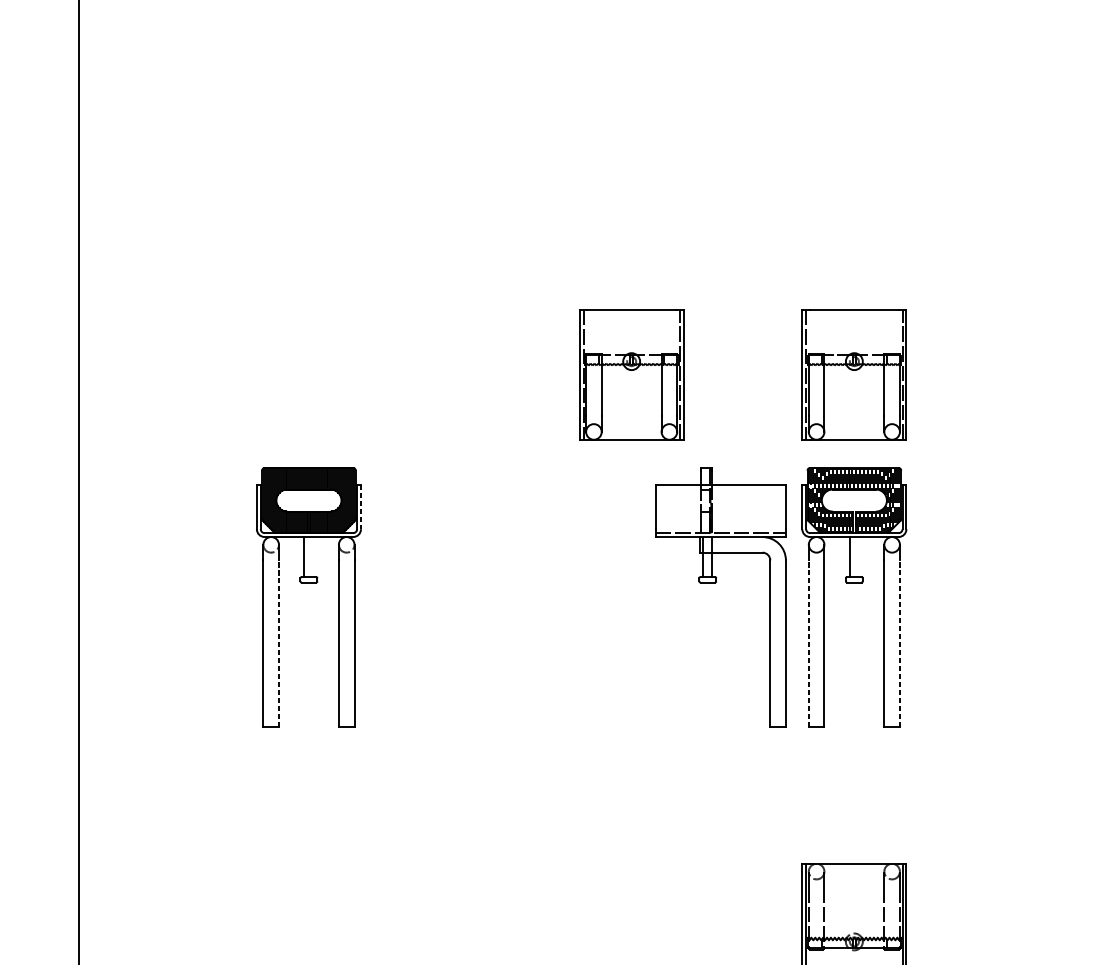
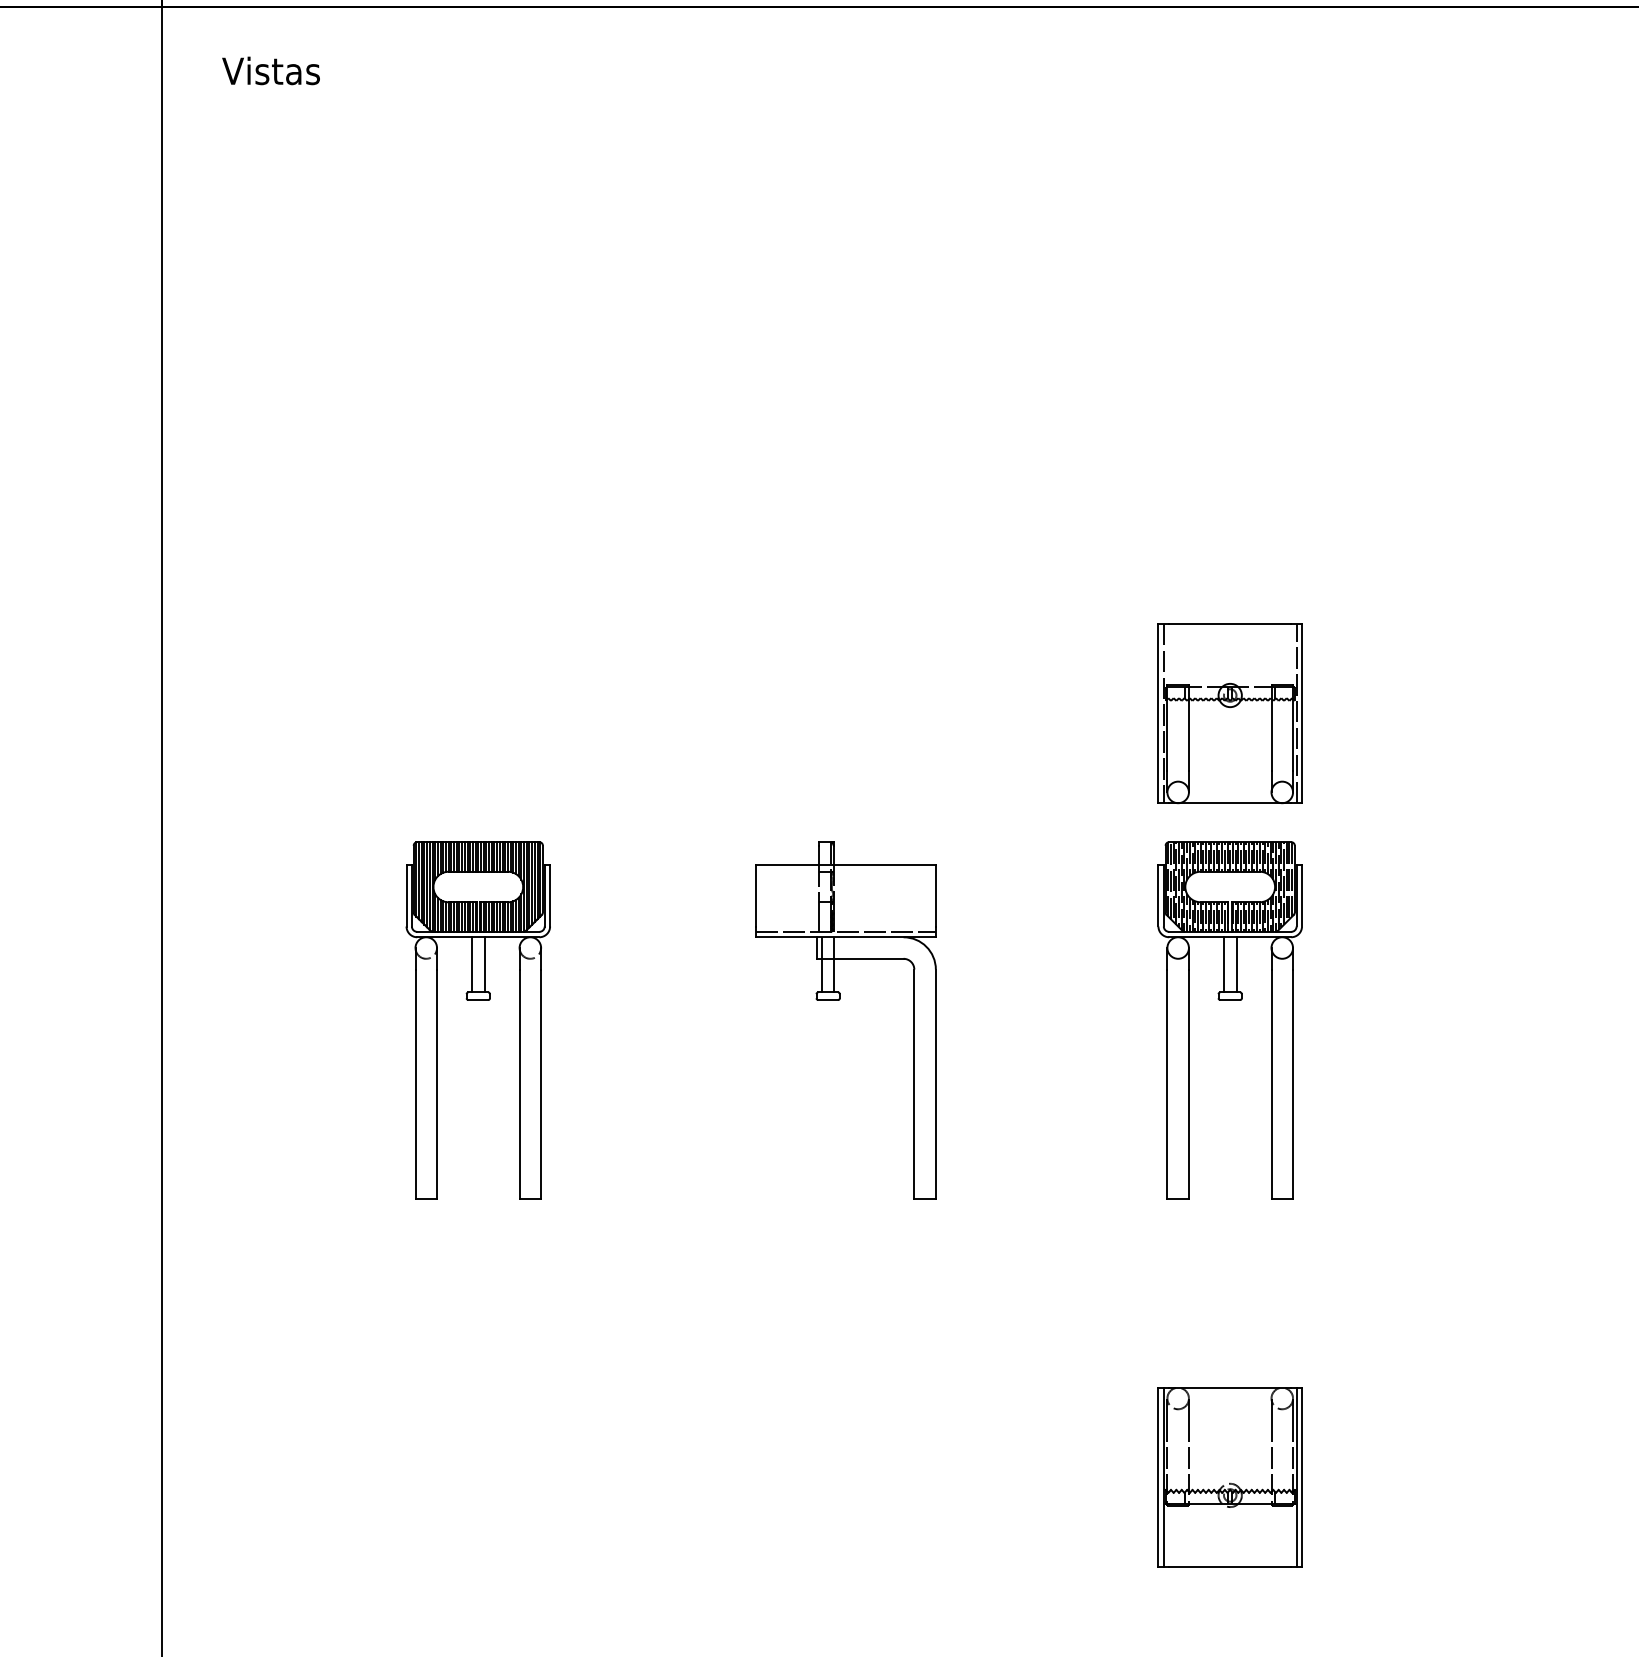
part: (631, 374) -> (922, 713), removed
line: (361, 507) -> (550, 896), dashed -> solid
line: (313, 556) -> (484, 964), added
line: (858, 556) -> (1236, 964), added
part: (716, 582) -> (839, 1000), moved
line: (279, 643) -> (437, 1084), dashed -> solid
line: (808, 643) -> (1167, 1084), dashed -> solid
line: (900, 643) -> (1293, 1084), dashed -> solid

